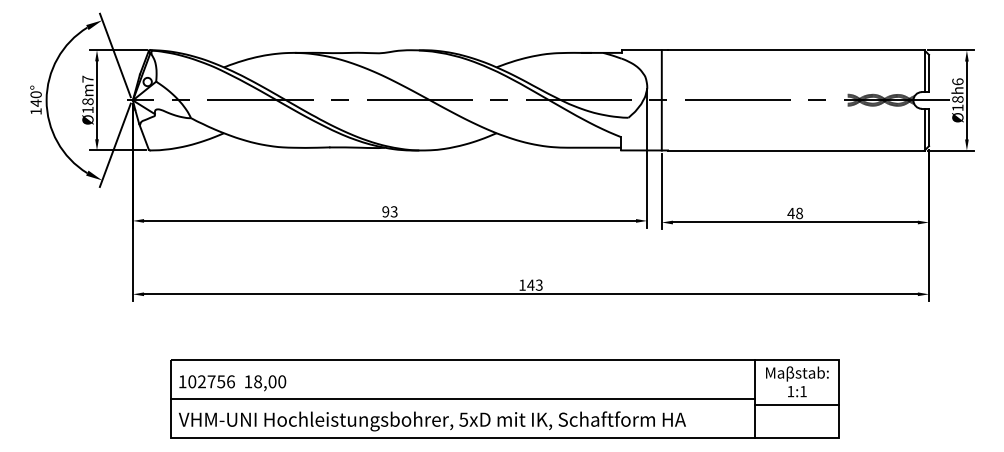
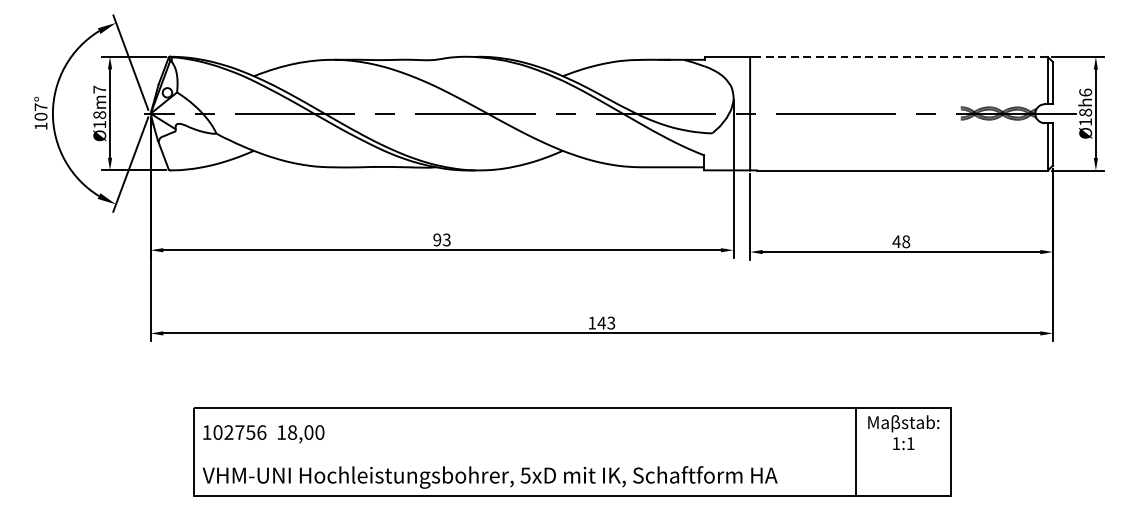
line: (795, 50) -> (901, 57), solid -> dashed
text: (35, 98) -> (40, 111), 140° -> 107°
line: (462, 399) -> (524, 452), removed
line: (796, 404) -> (902, 458), removed

